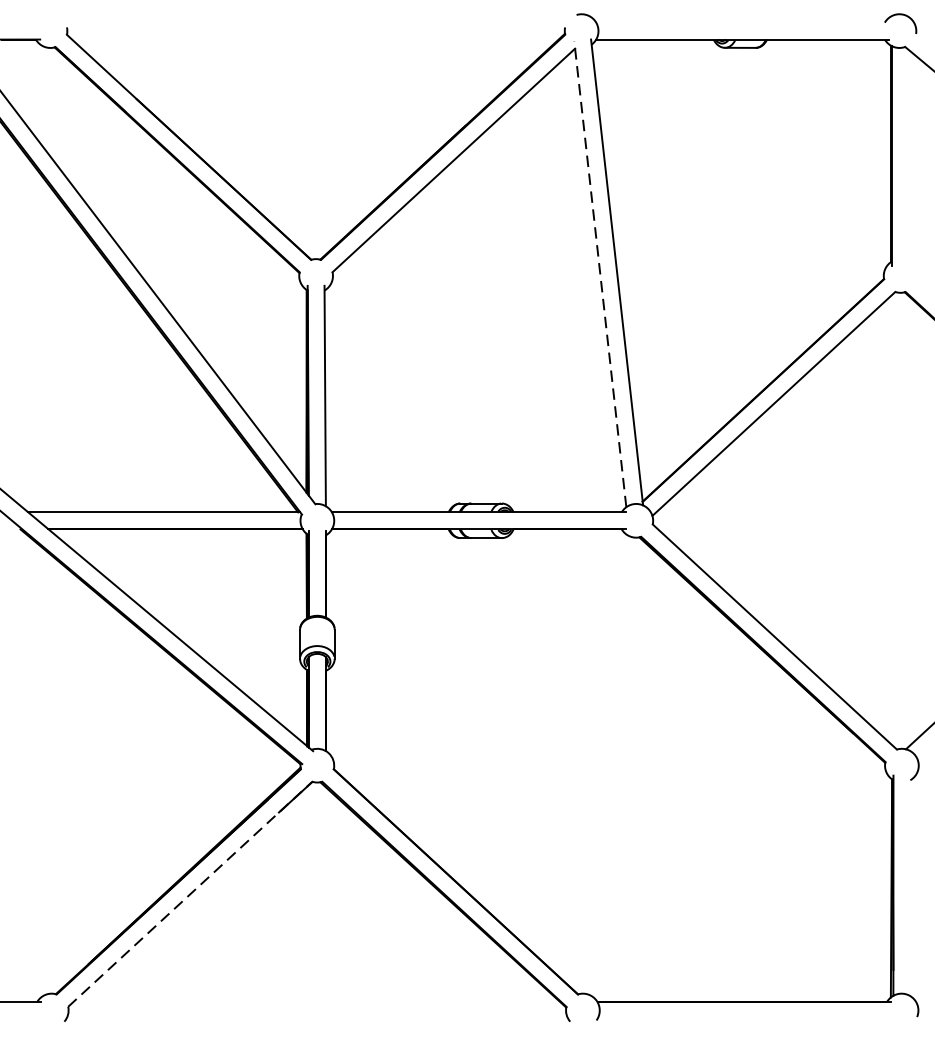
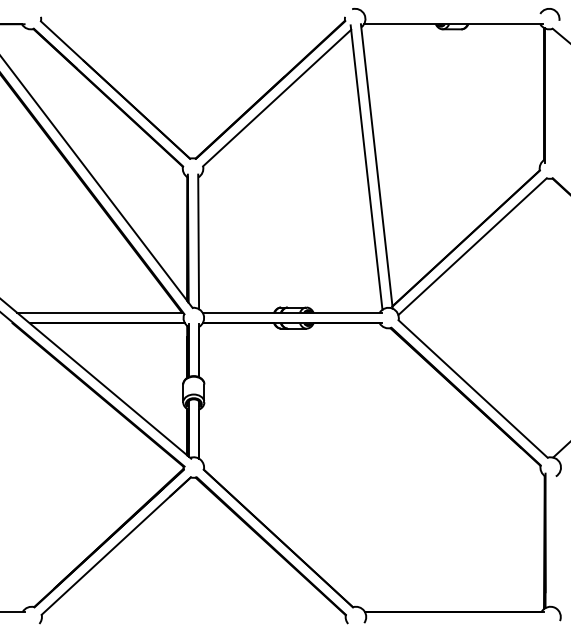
line: (600, 274) -> (366, 167), dashed -> solid
line: (190, 893) -> (116, 545), dashed -> solid

